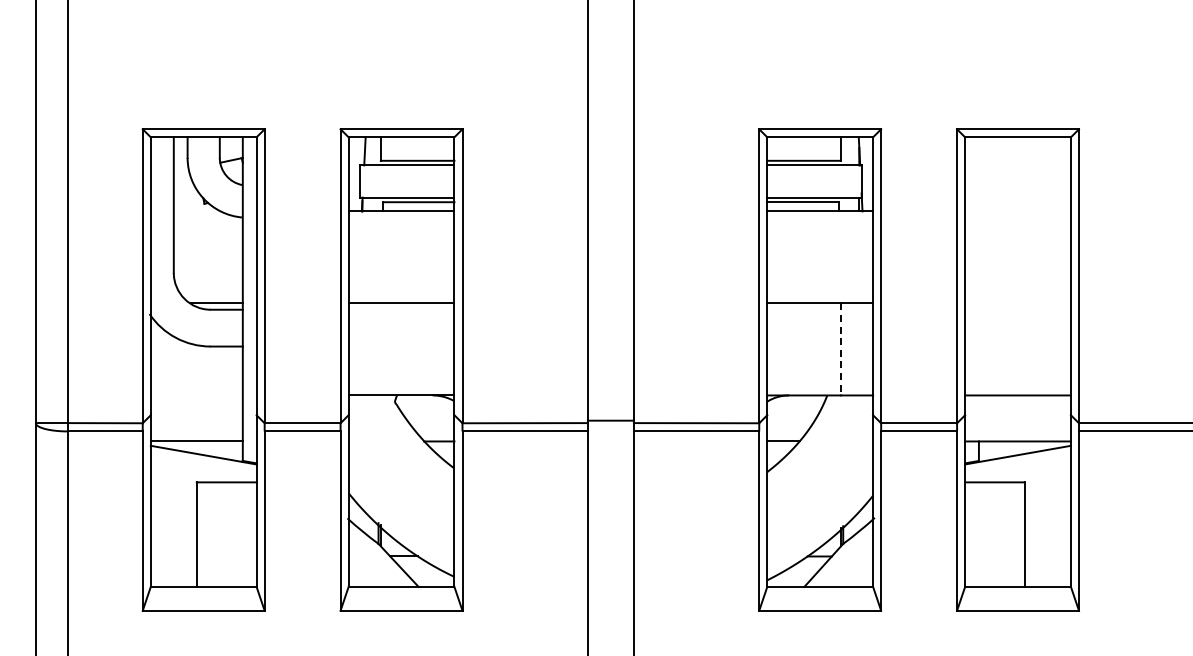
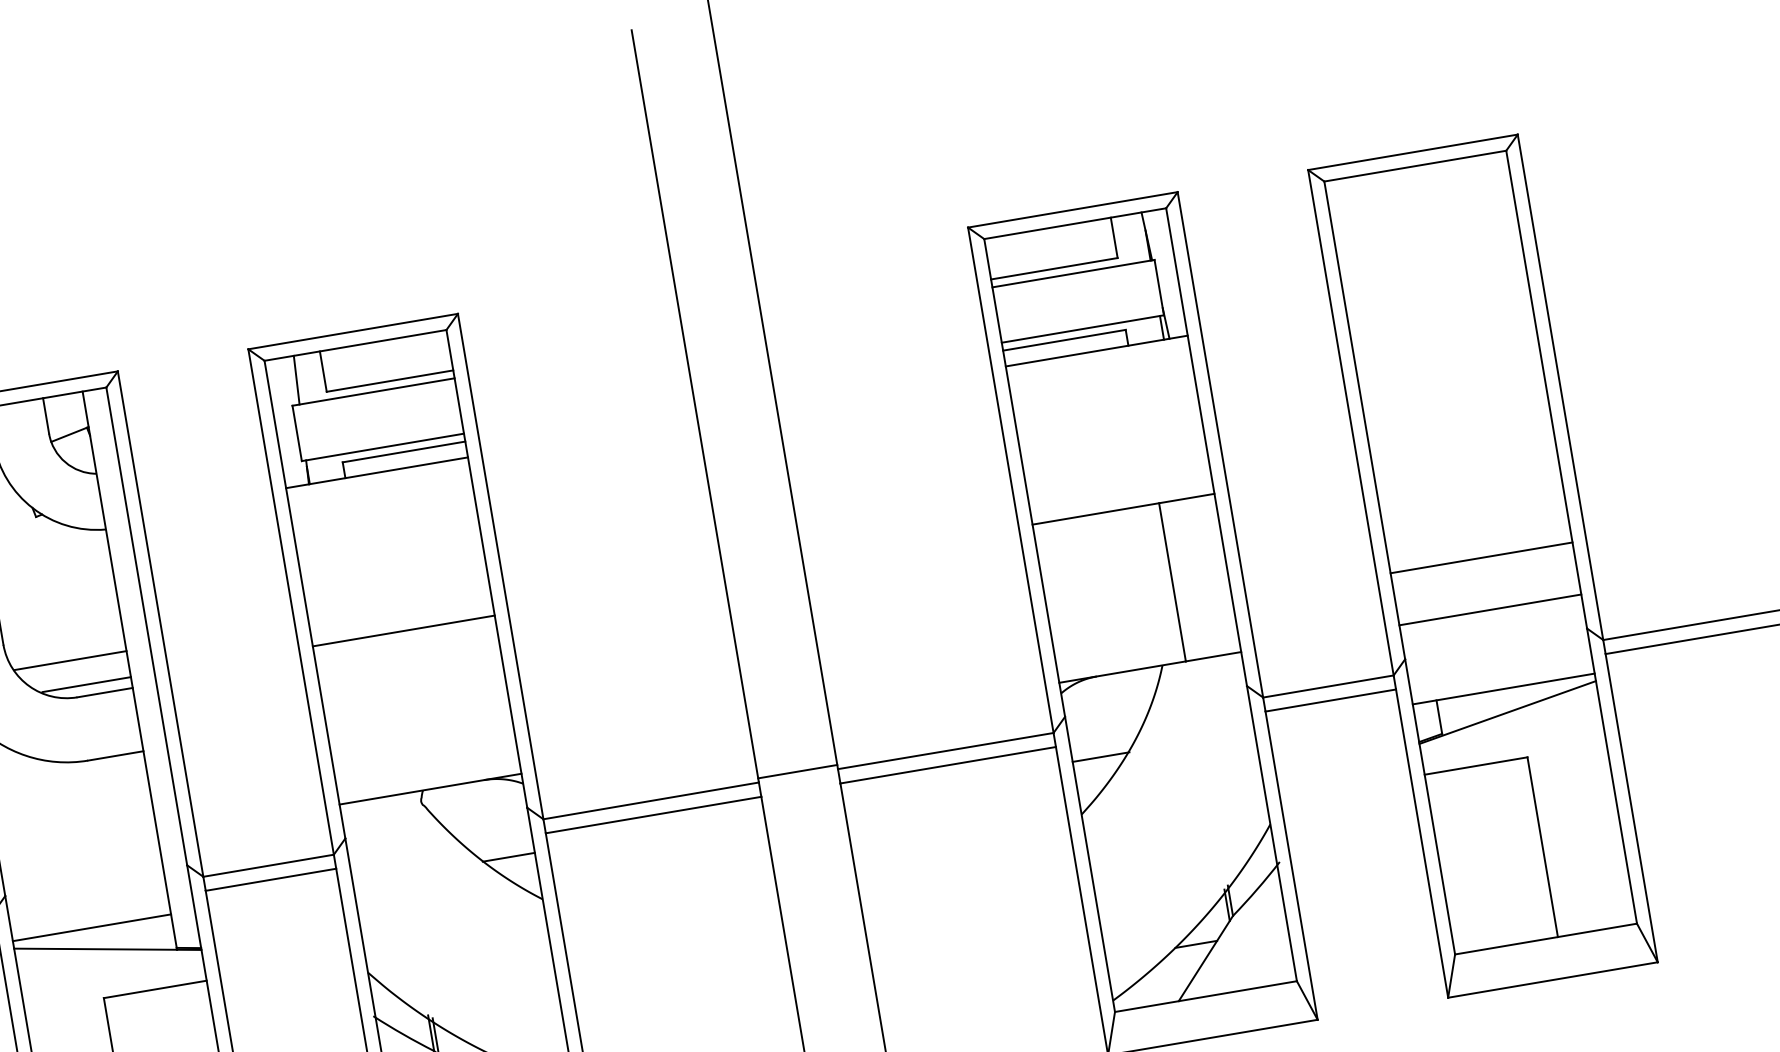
line: (209, 288) -> (69, 661), added
line: (840, 349) -> (1171, 582), dashed -> solid
line: (1017, 365) -> (1480, 558), added

